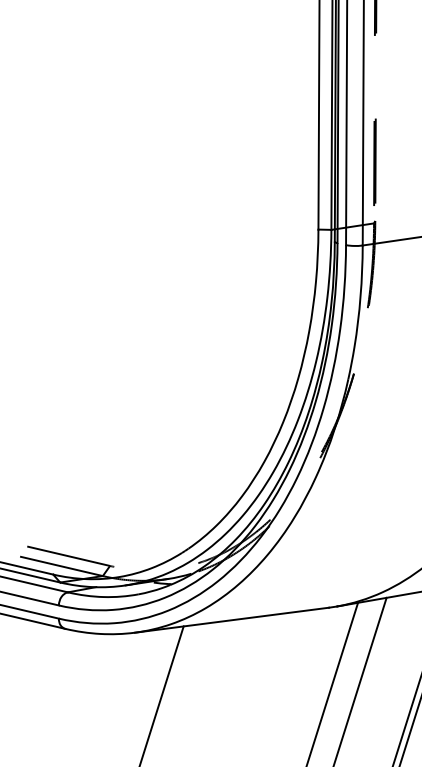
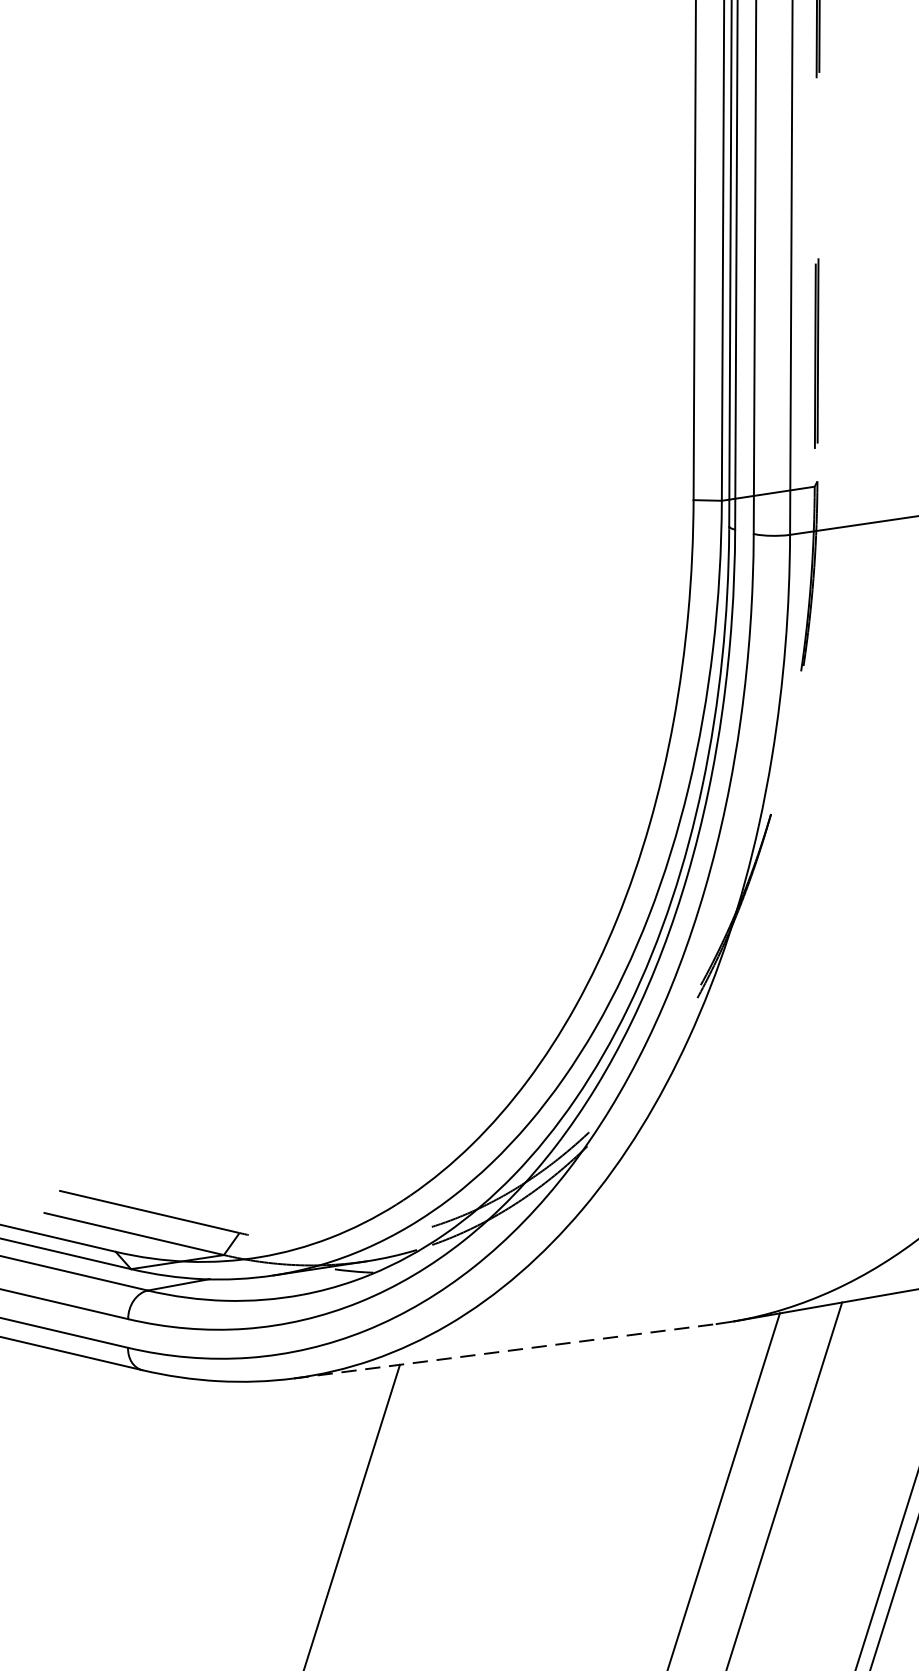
line: (232, 620) -> (506, 1351), solid -> dashed

